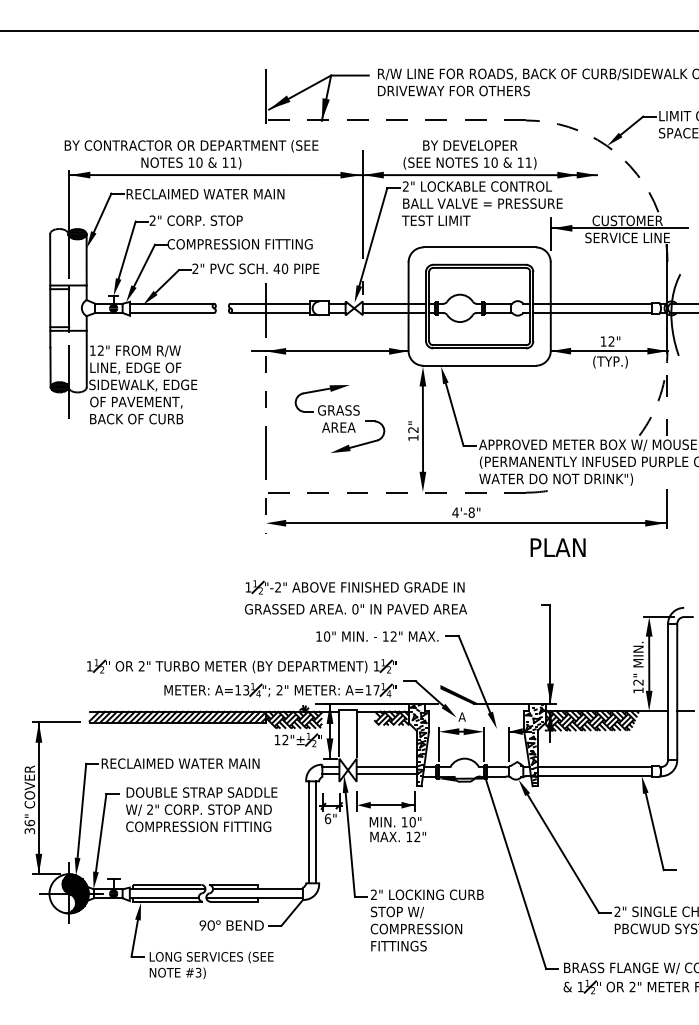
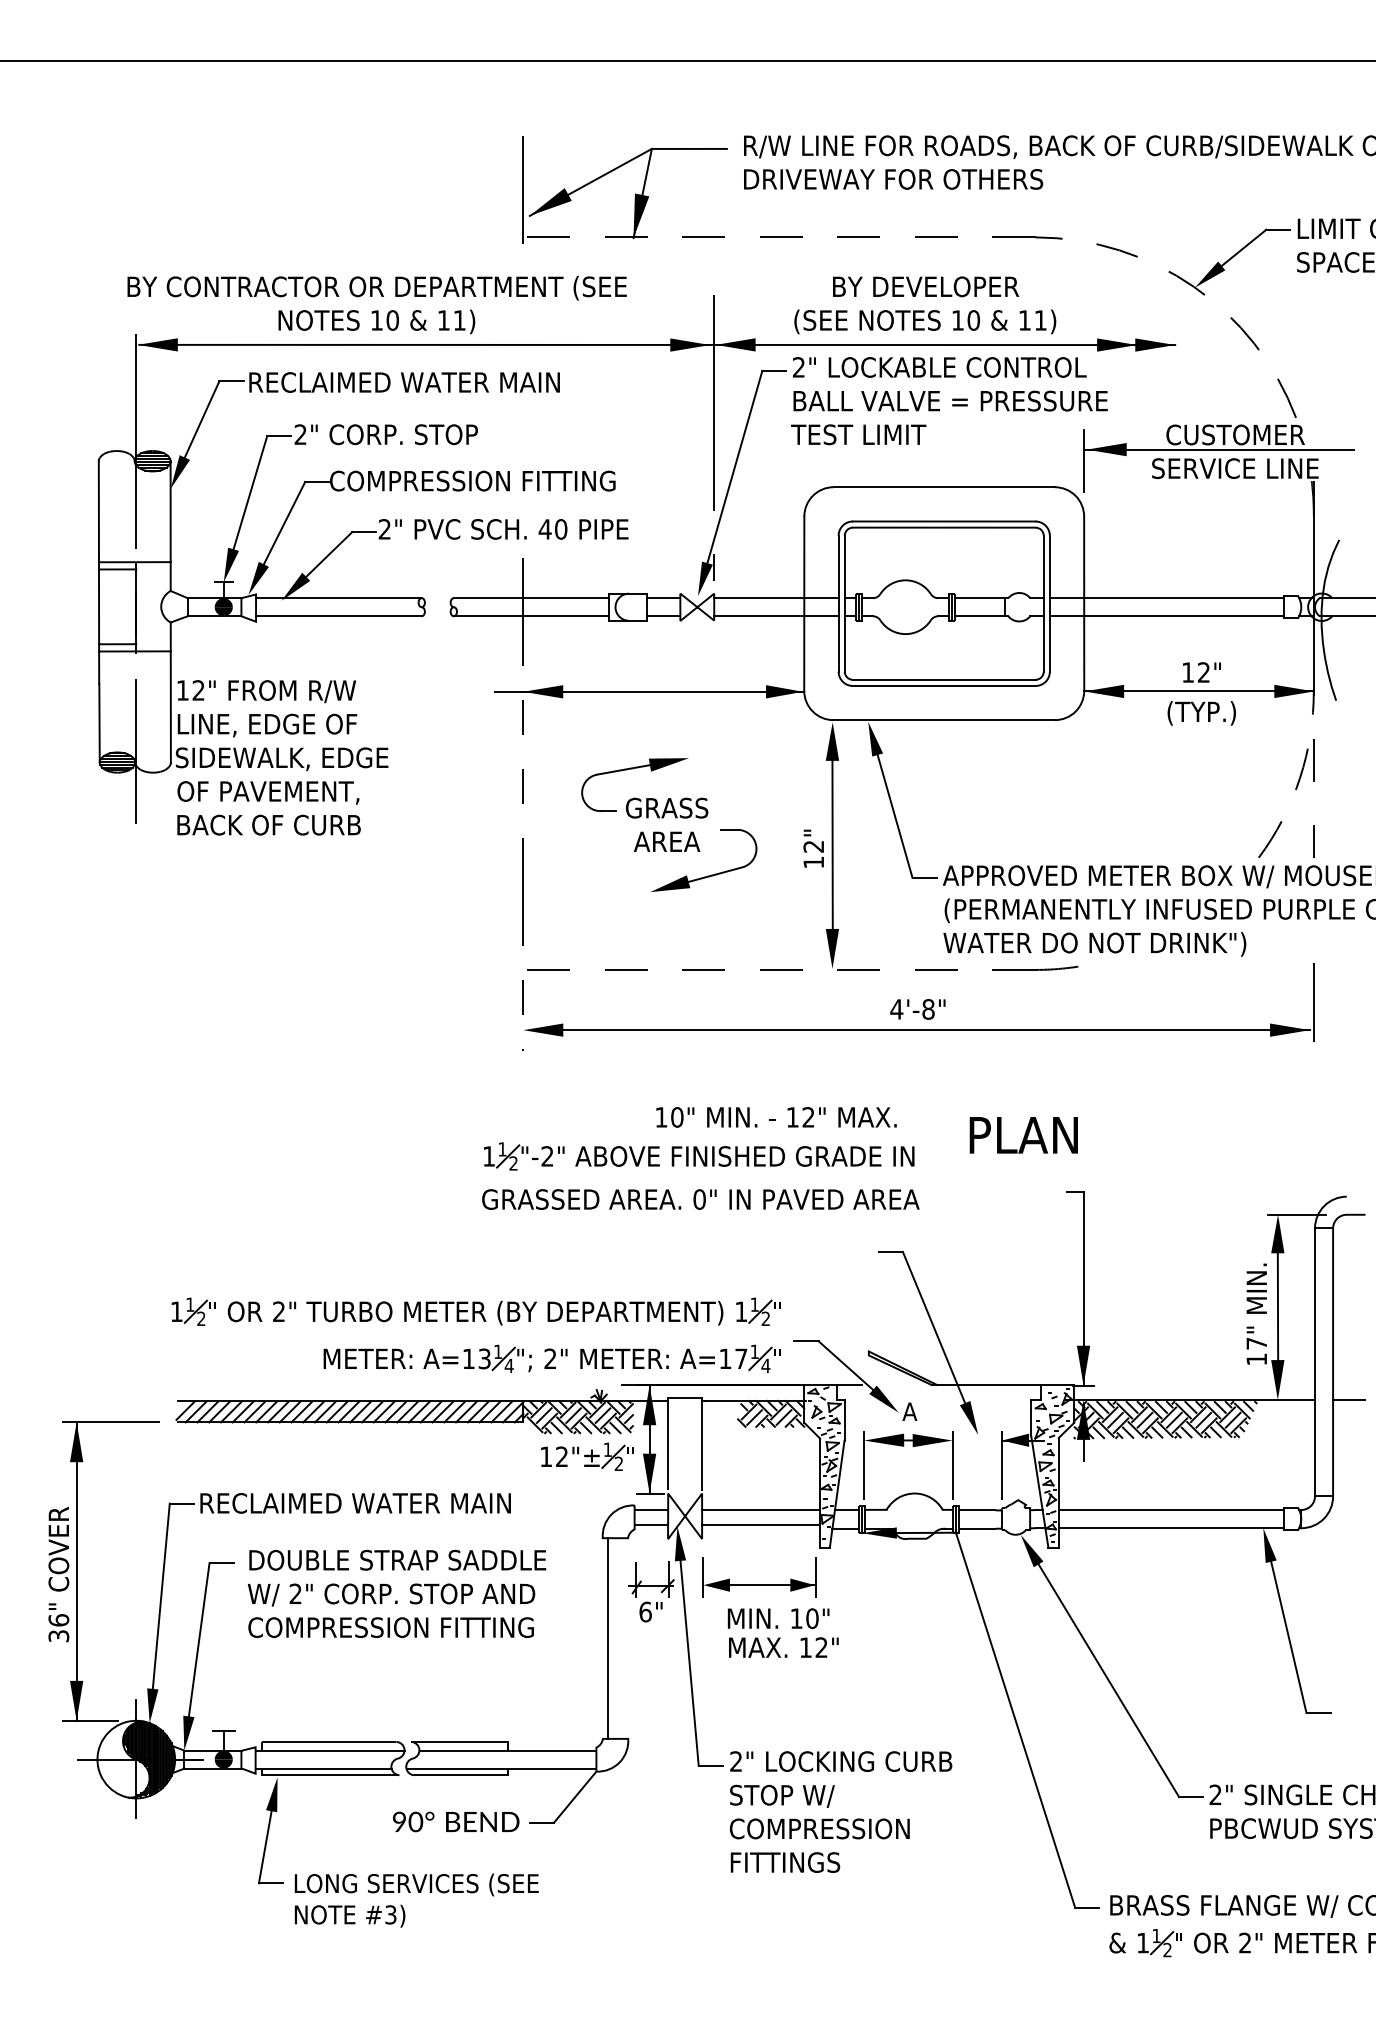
text: (557, 547) -> (1022, 1134), moved
text: (377, 636) -> (776, 1117), moved
text: (638, 682) -> (1256, 1343), 12" -> 17"
line: (316, 832) -> (623, 1638), removed

